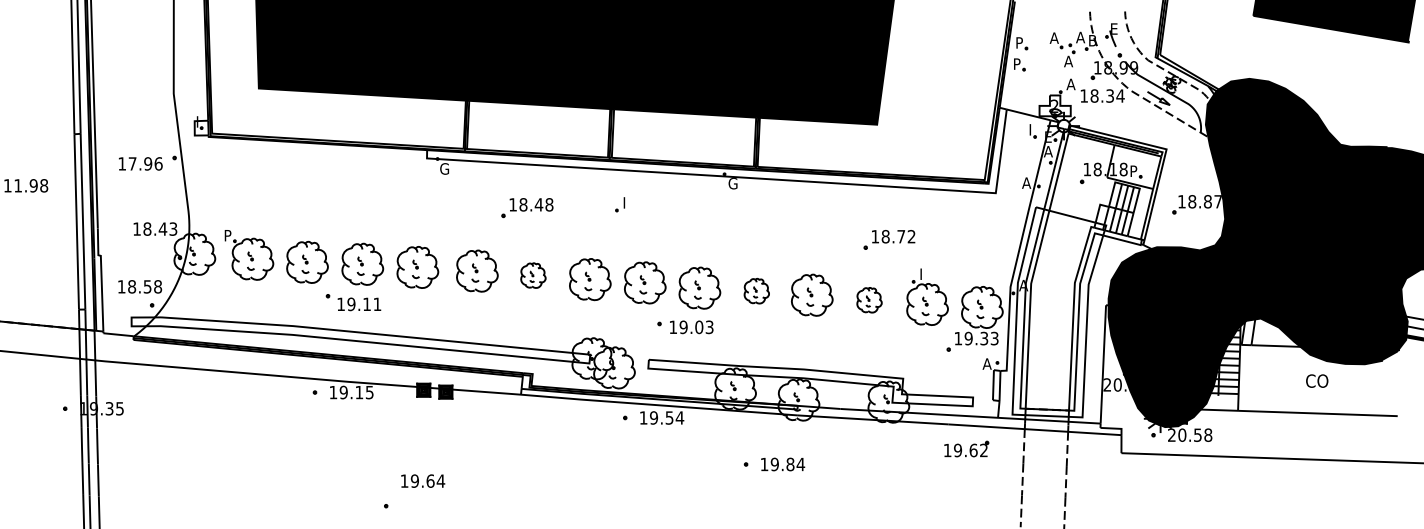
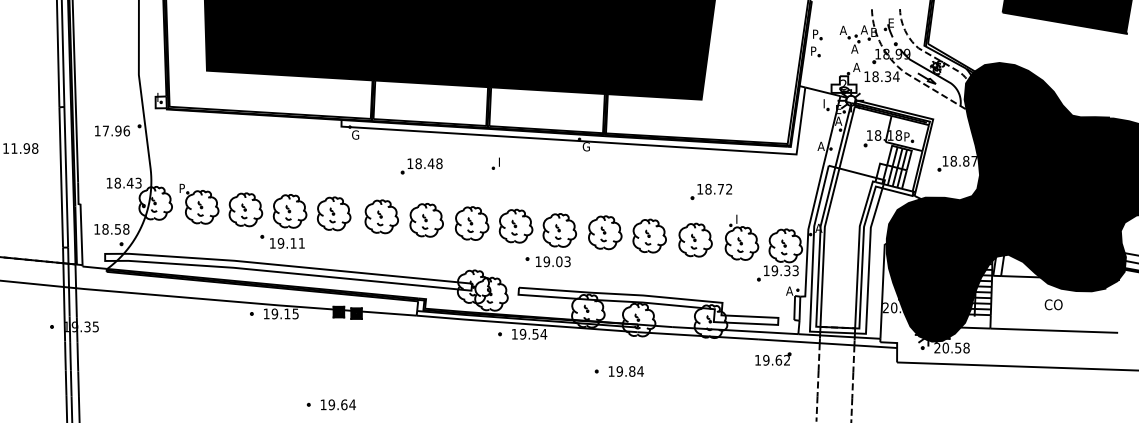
part: (533, 275) -> (426, 220), size x1.67
part: (756, 290) -> (605, 232), size x1.67
part: (869, 299) -> (695, 239), size x1.67
text: (422, 480) -> (337, 404), moved

